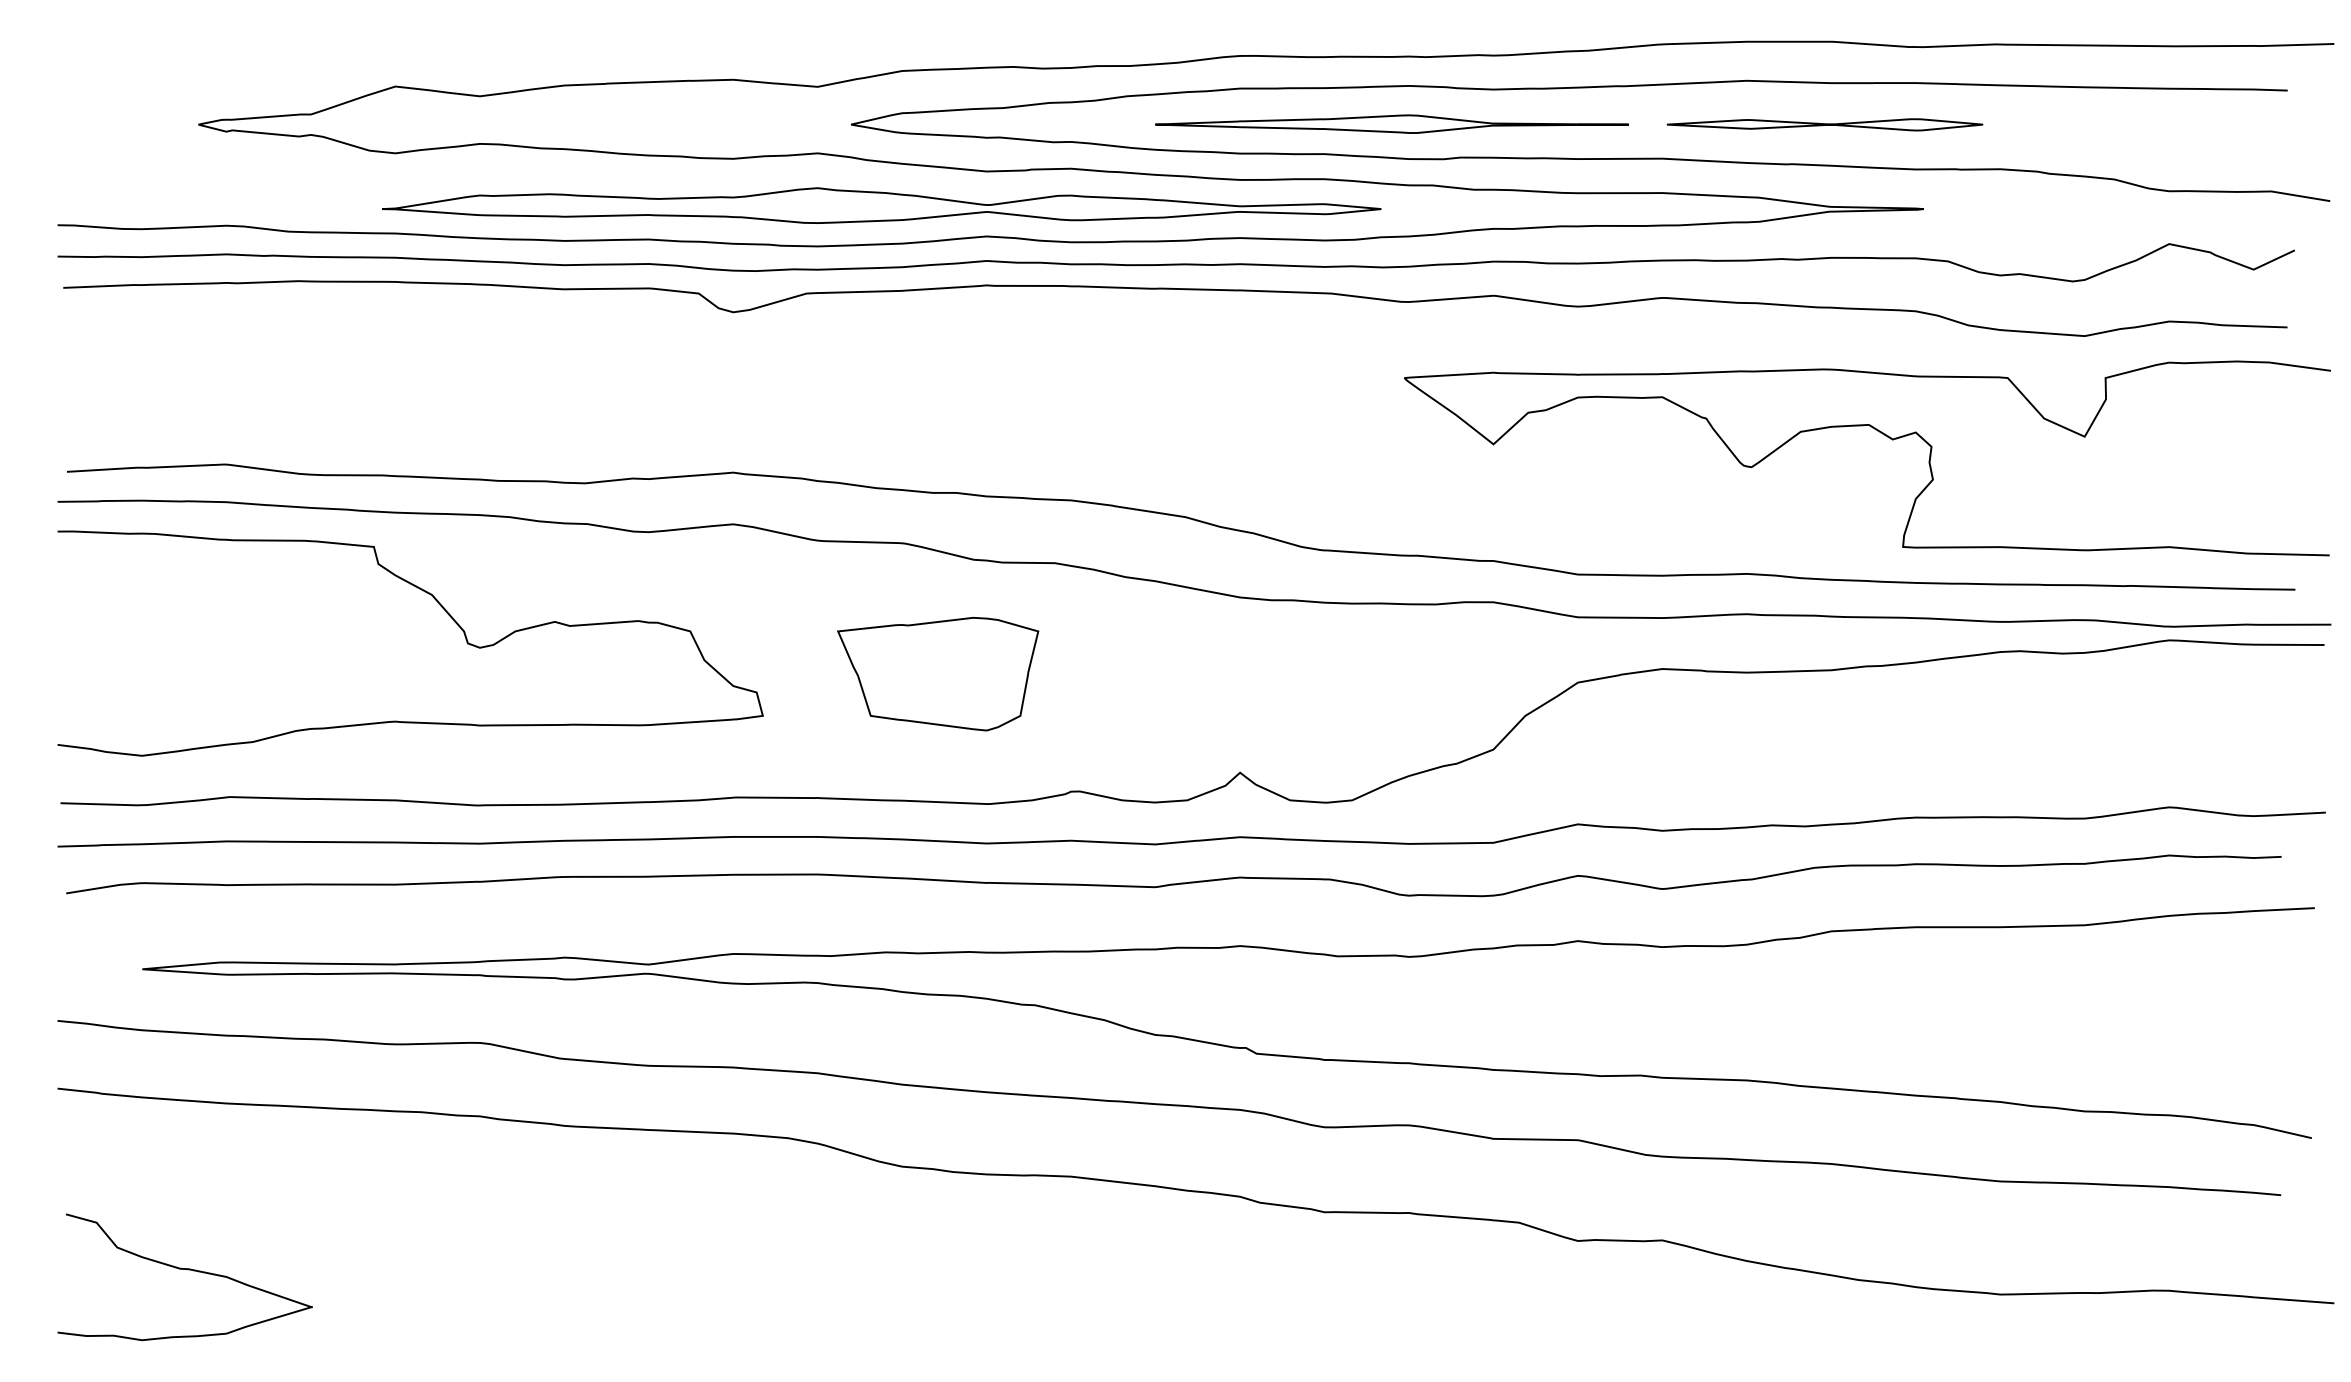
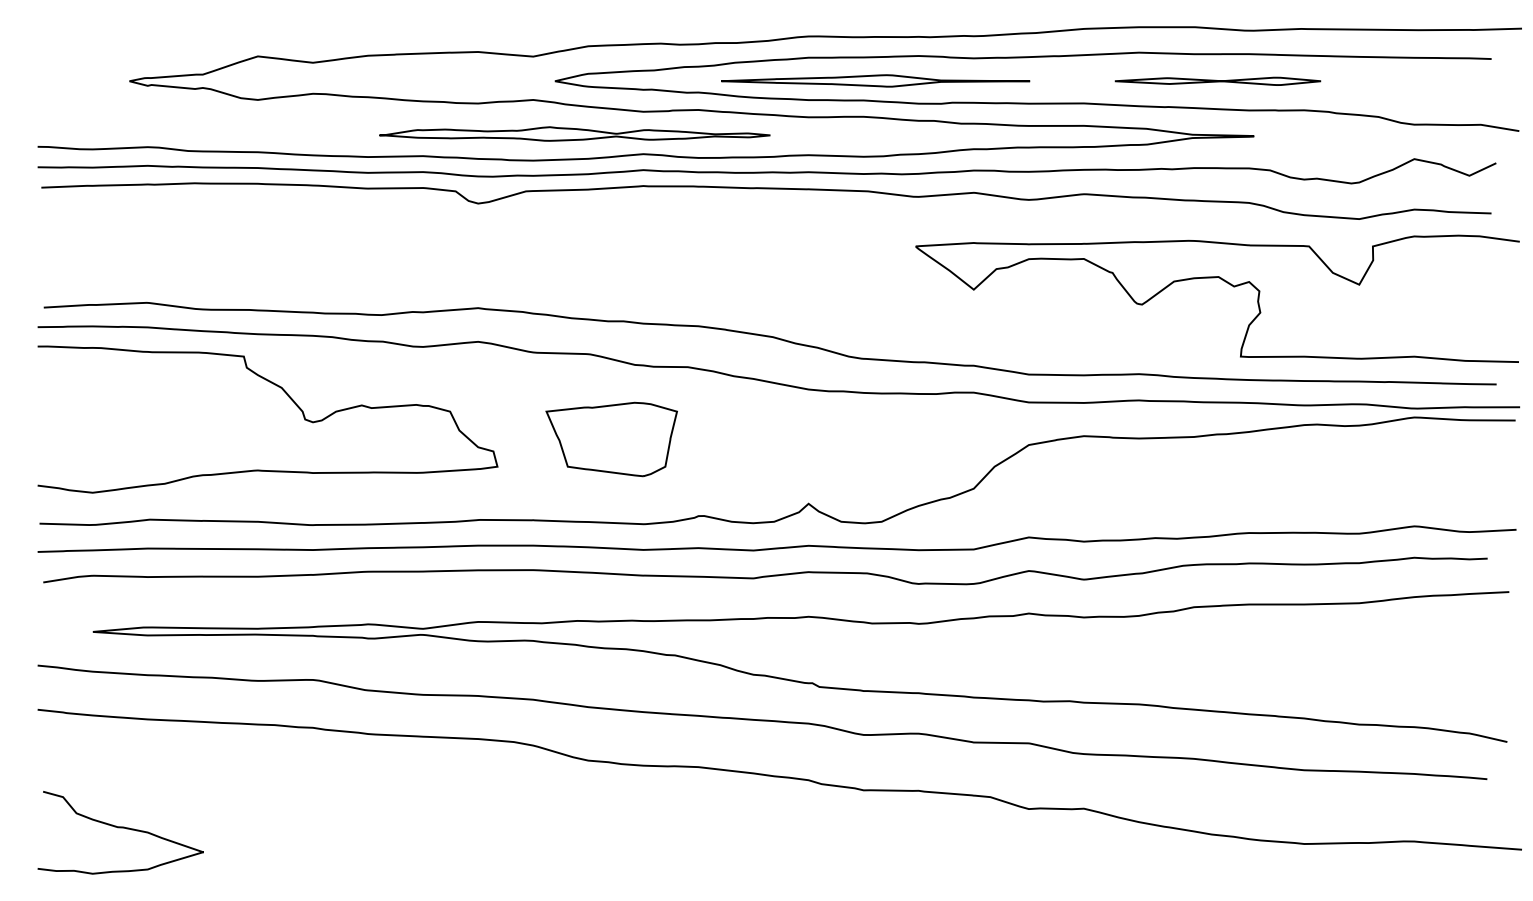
part: (1391, 123) -> (875, 80), moved
part: (1824, 123) -> (1217, 80), moved
part: (881, 204) -> (574, 133), size x0.6

